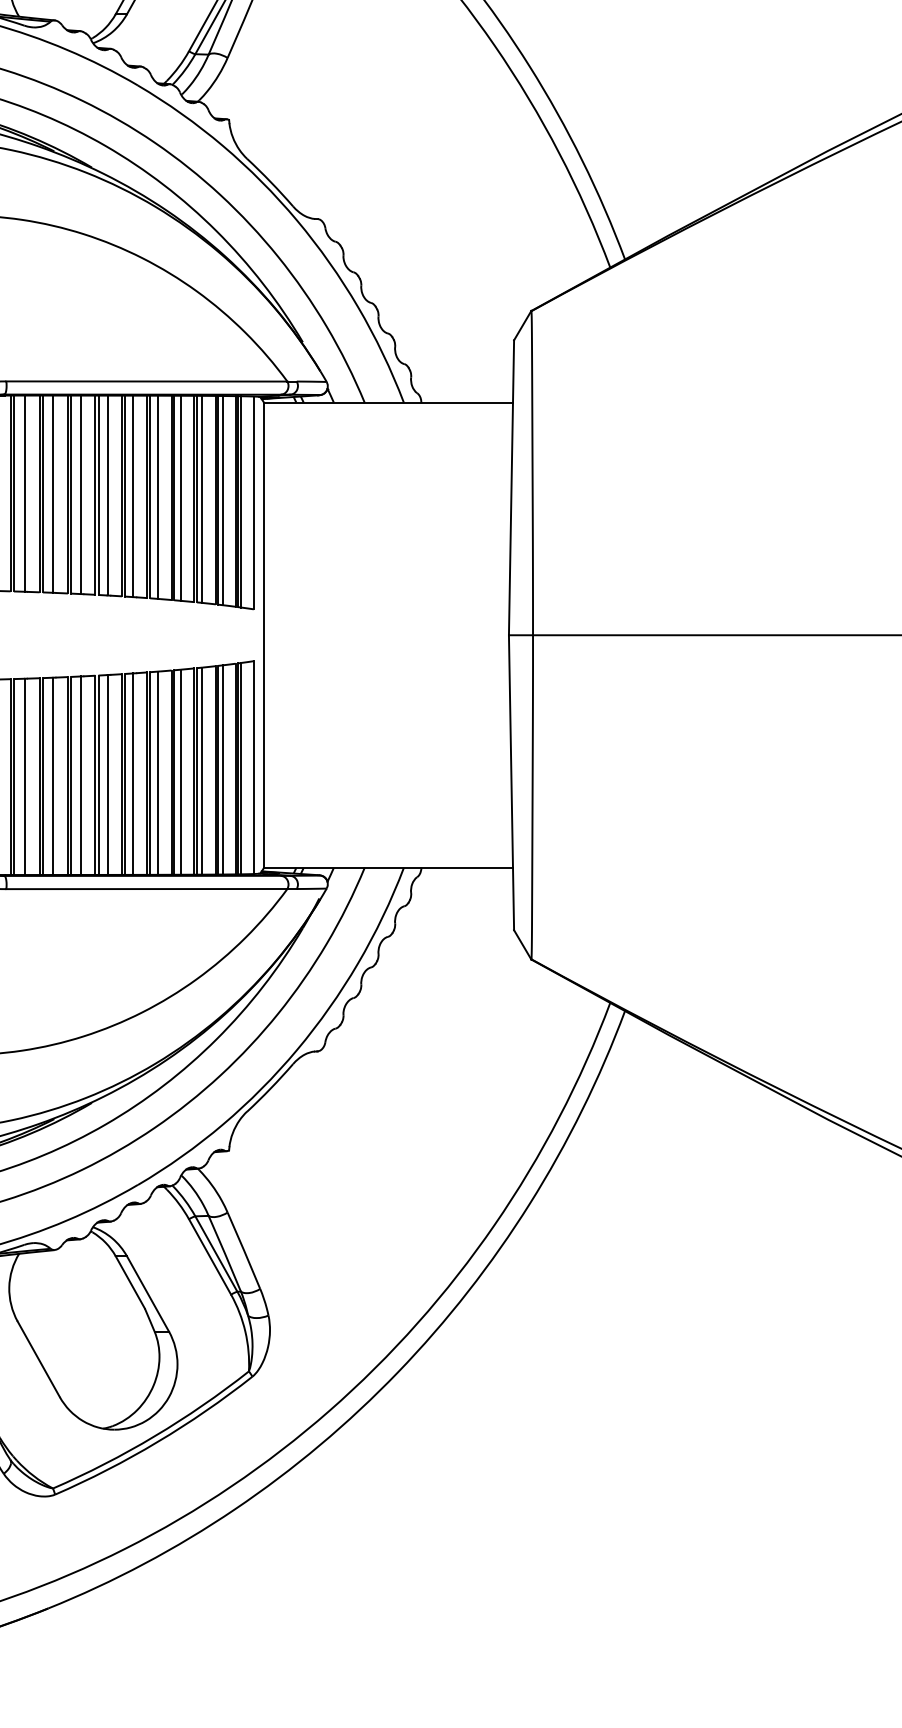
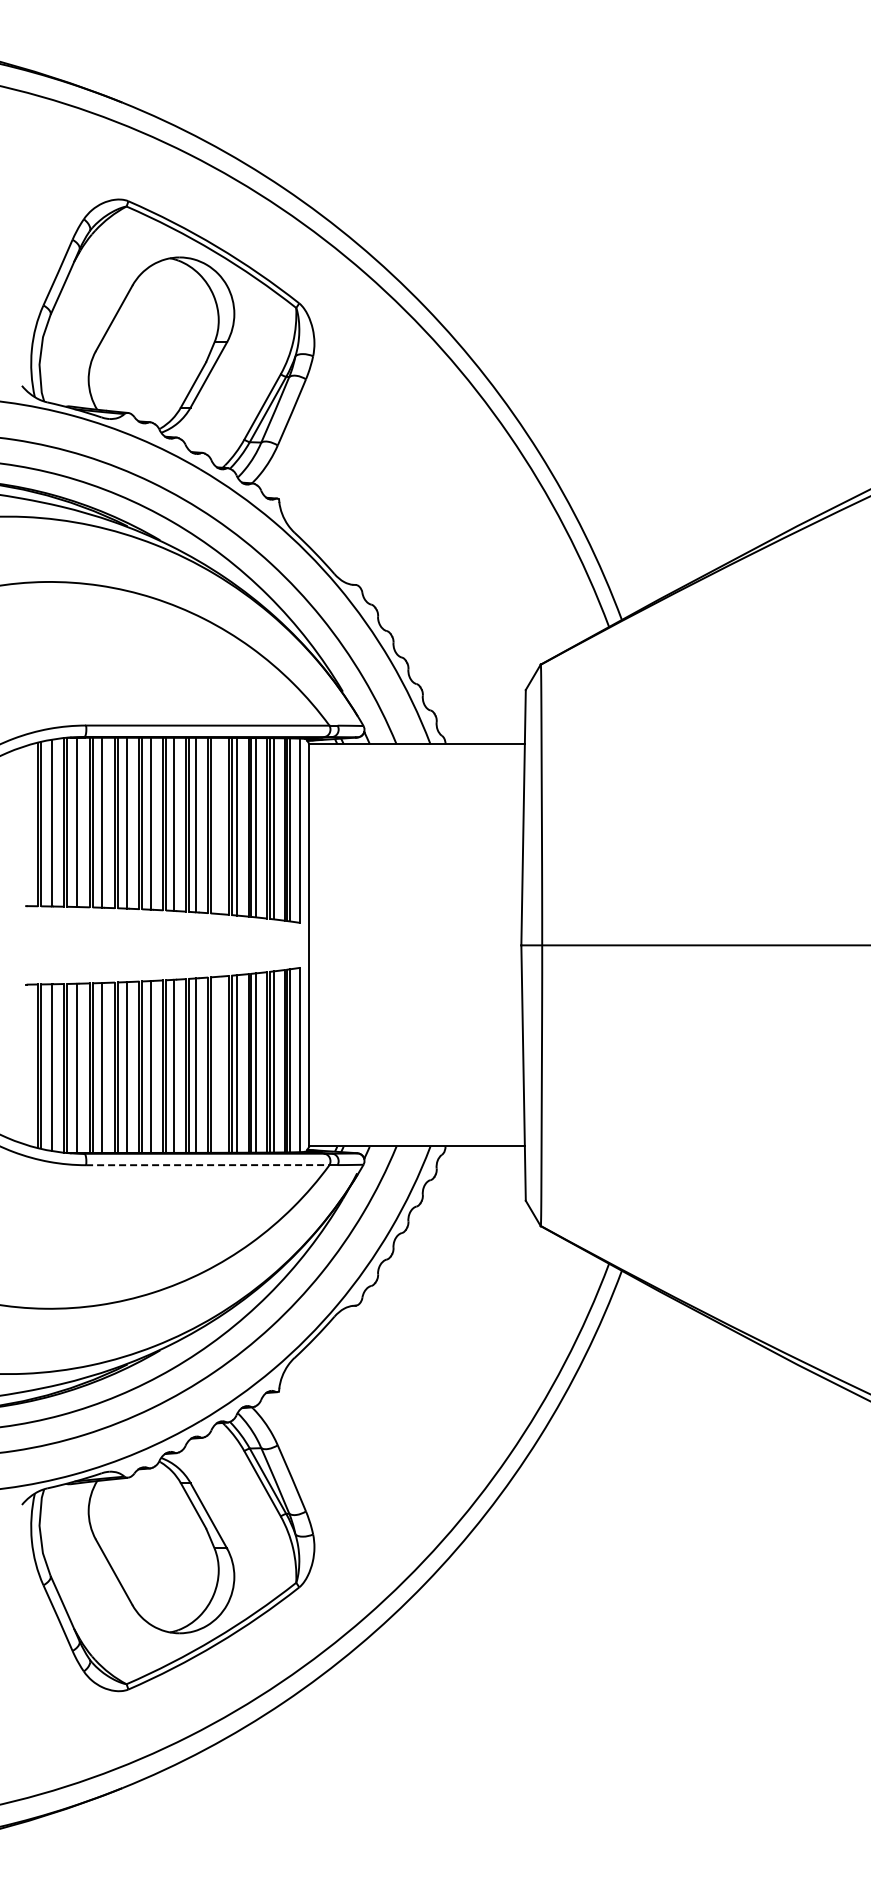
line: (158, 496) -> (217, 825), removed
line: (158, 772) -> (217, 1064), removed
line: (146, 889) -> (207, 1165), solid -> dashed

